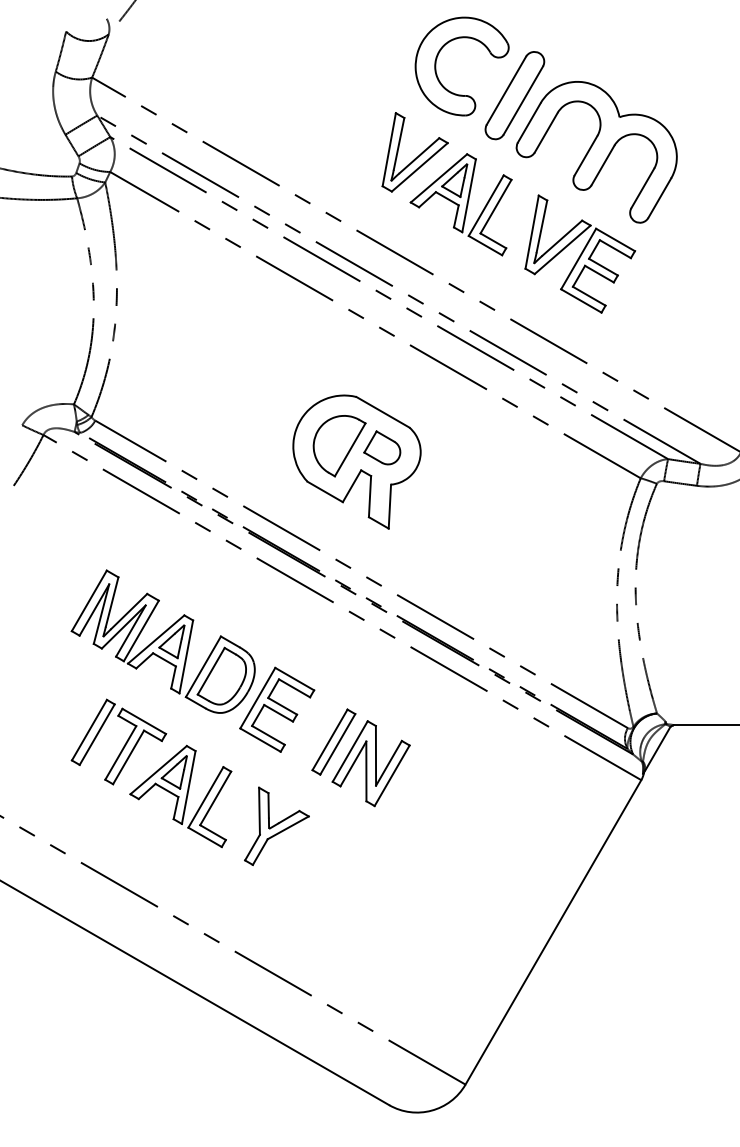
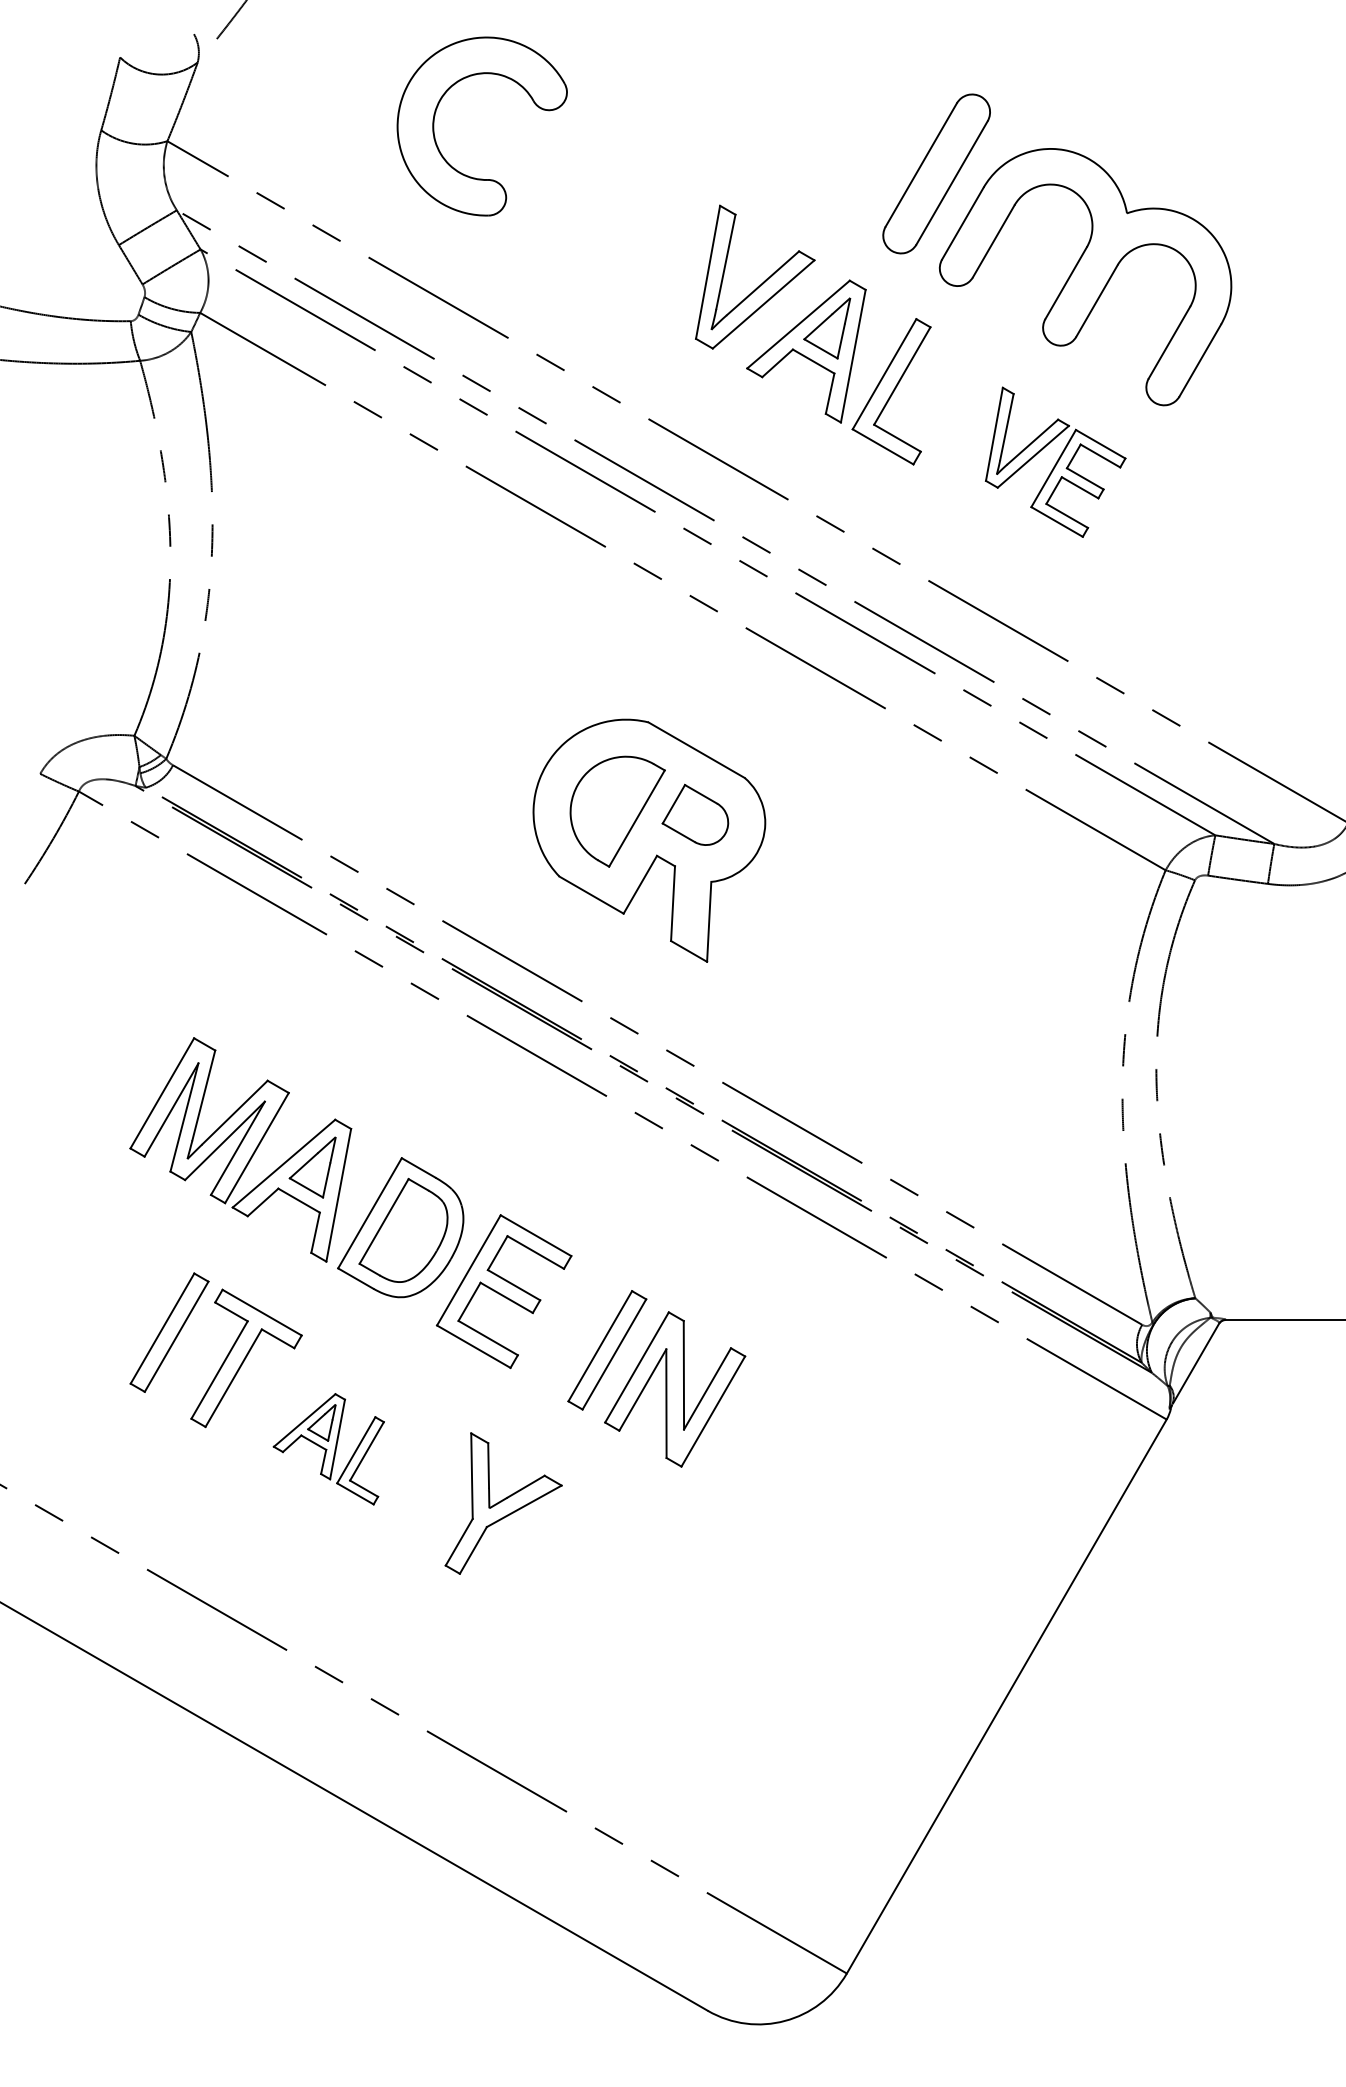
part: (436, 66) -> (435, 126), moved
part: (580, 253) -> (1056, 461), size x0.7
part: (180, 796) -> (328, 1449), size x0.6

